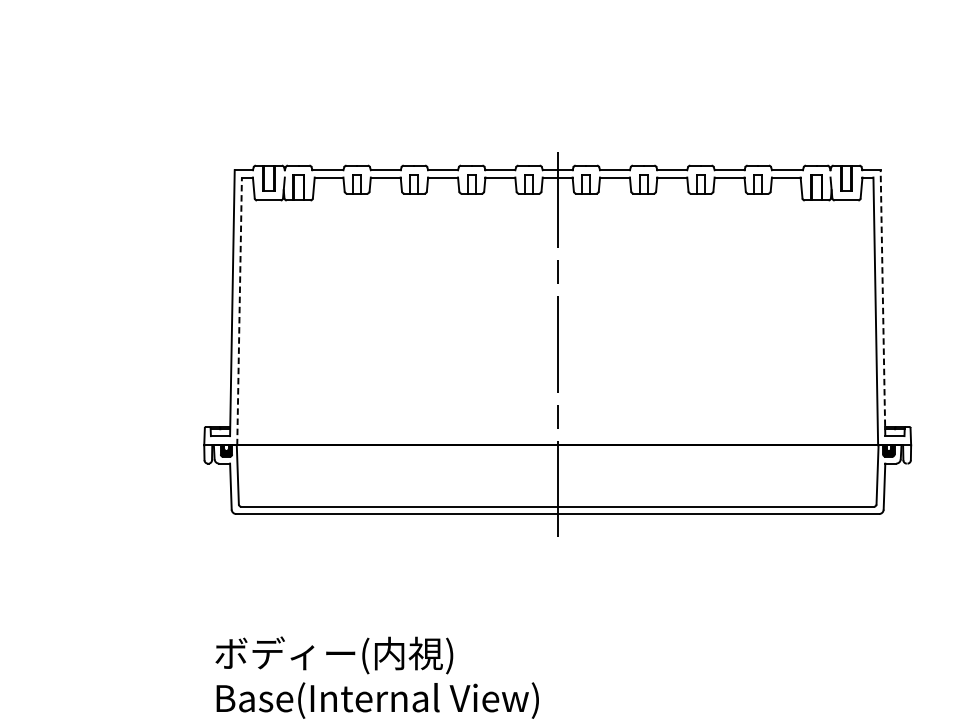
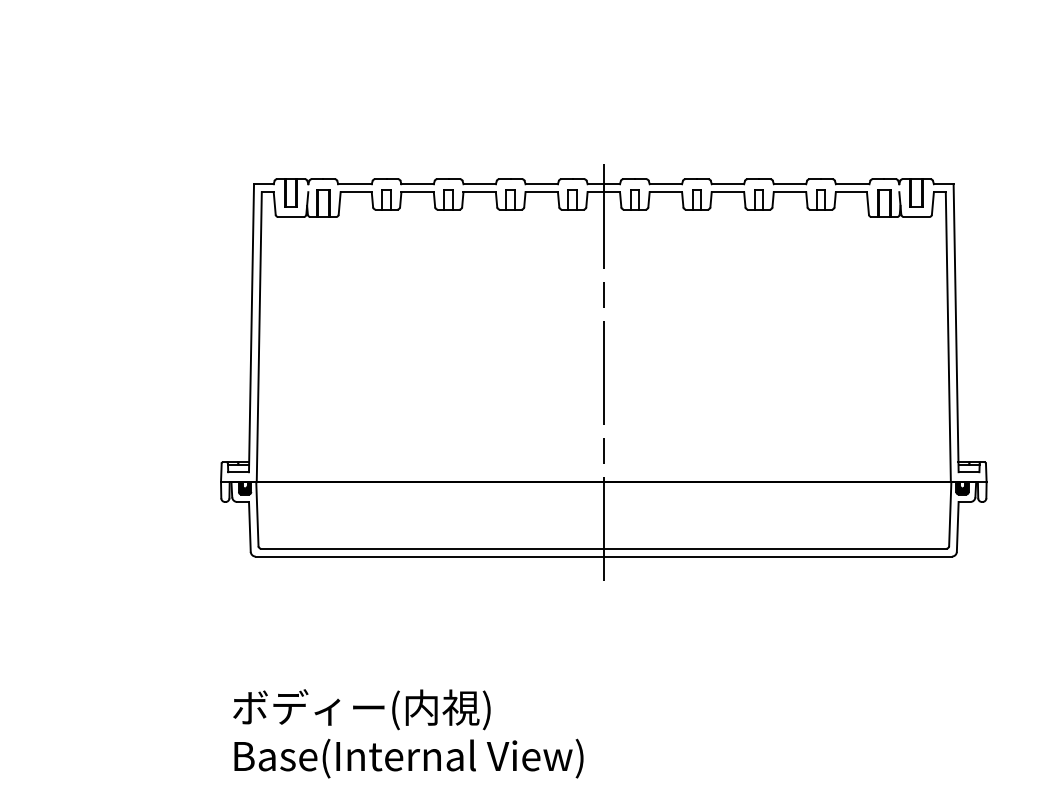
line: (883, 302) -> (956, 327), dashed -> solid
line: (239, 310) -> (259, 336), dashed -> solid

